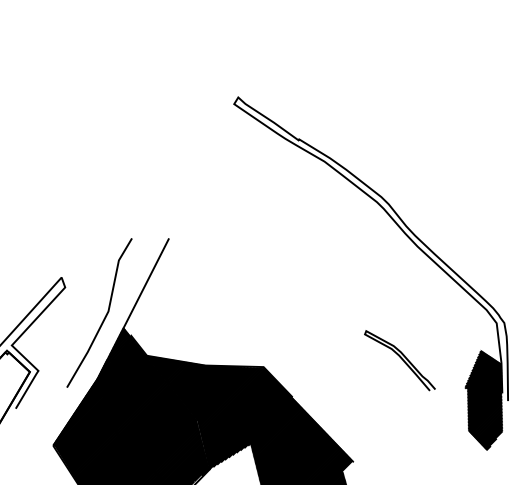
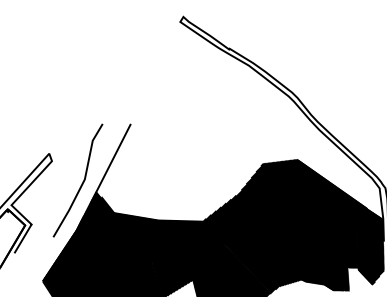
hatch: (372, 372) -> (285, 225), added

